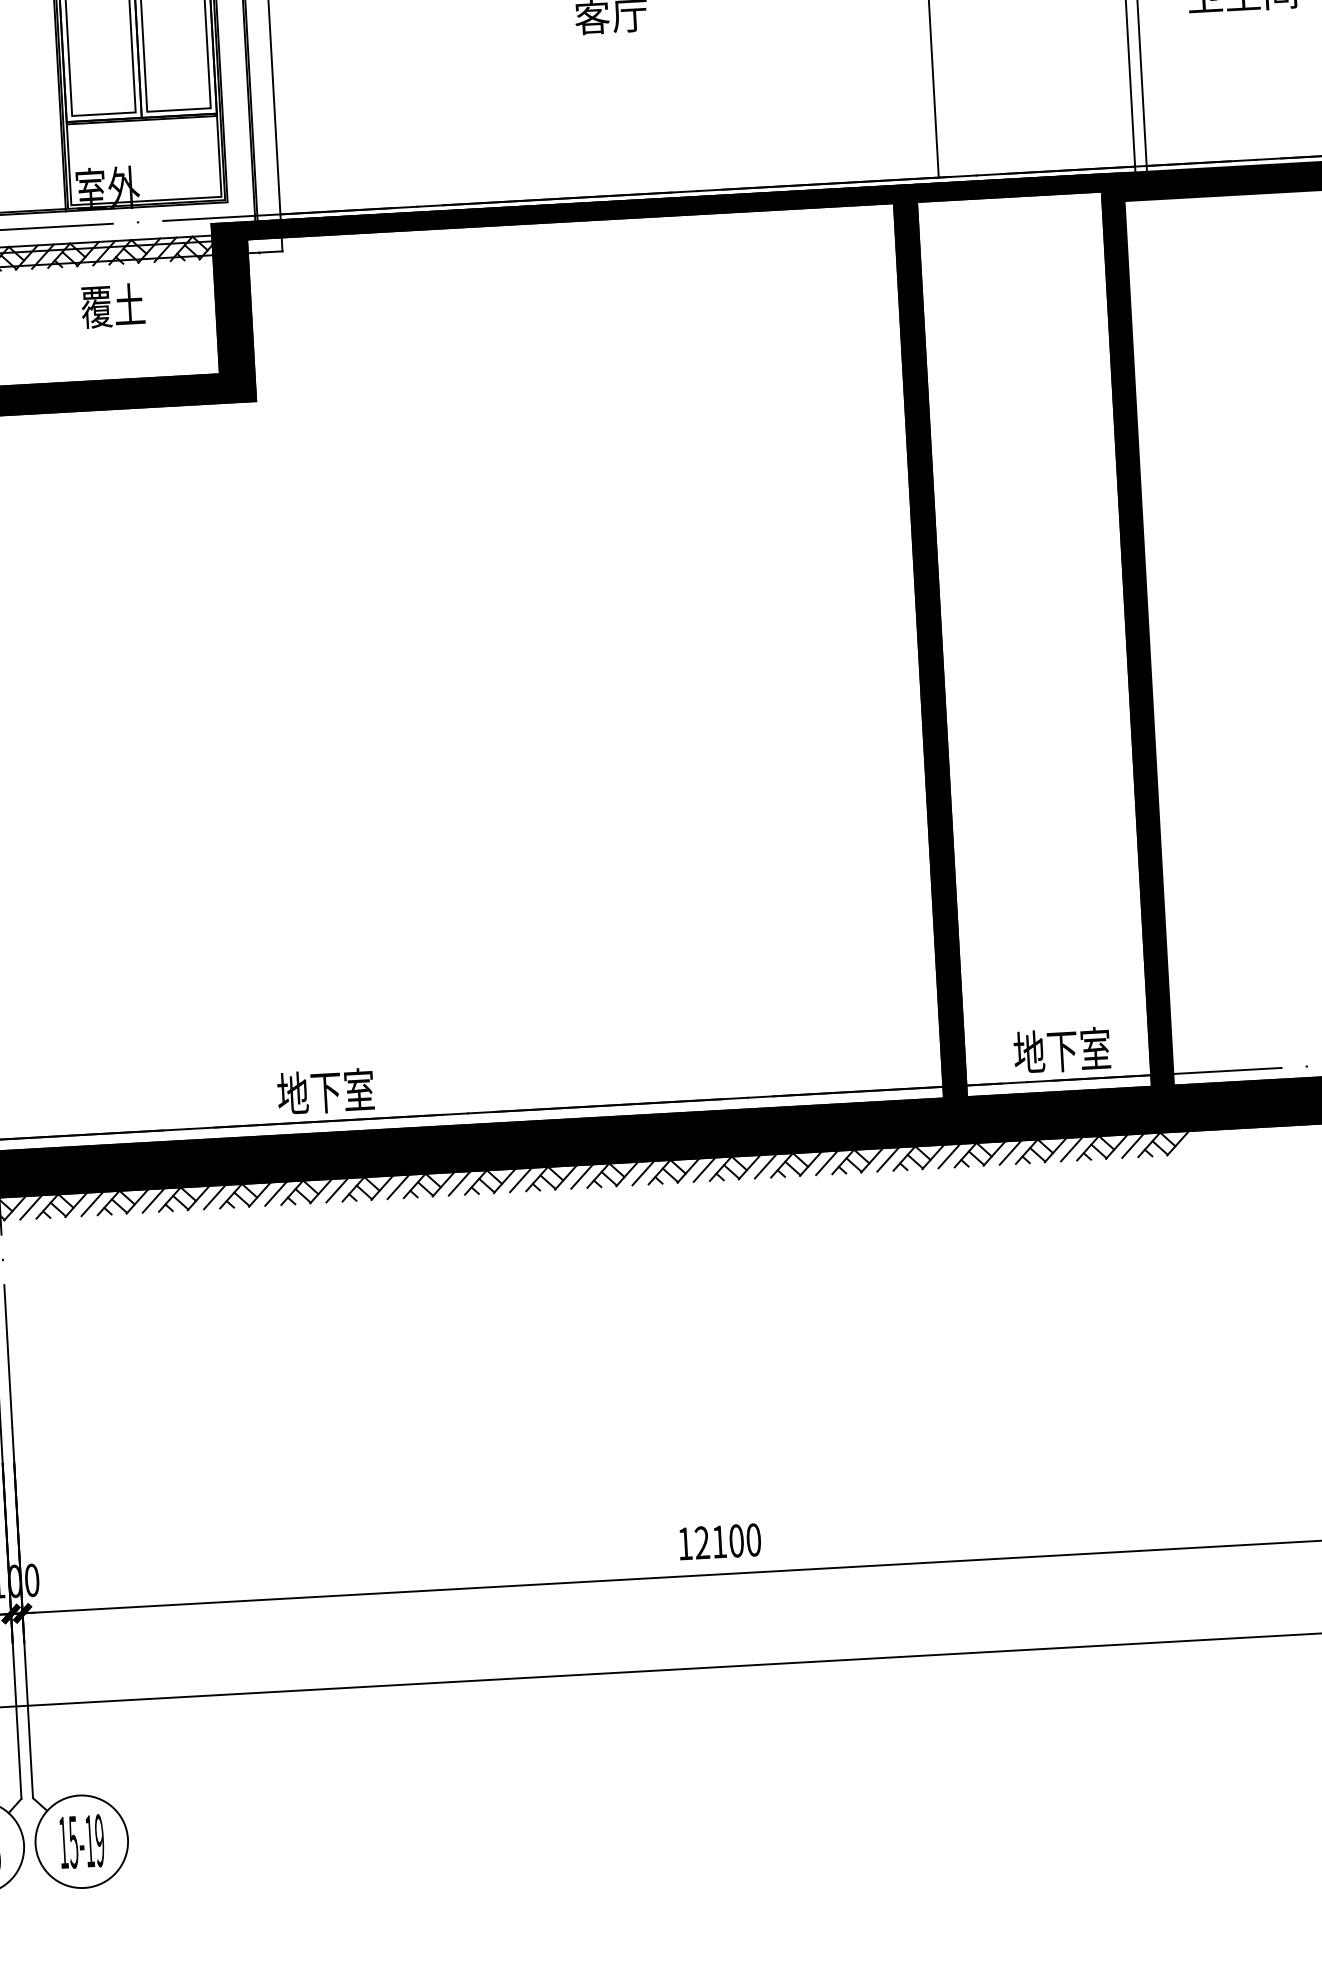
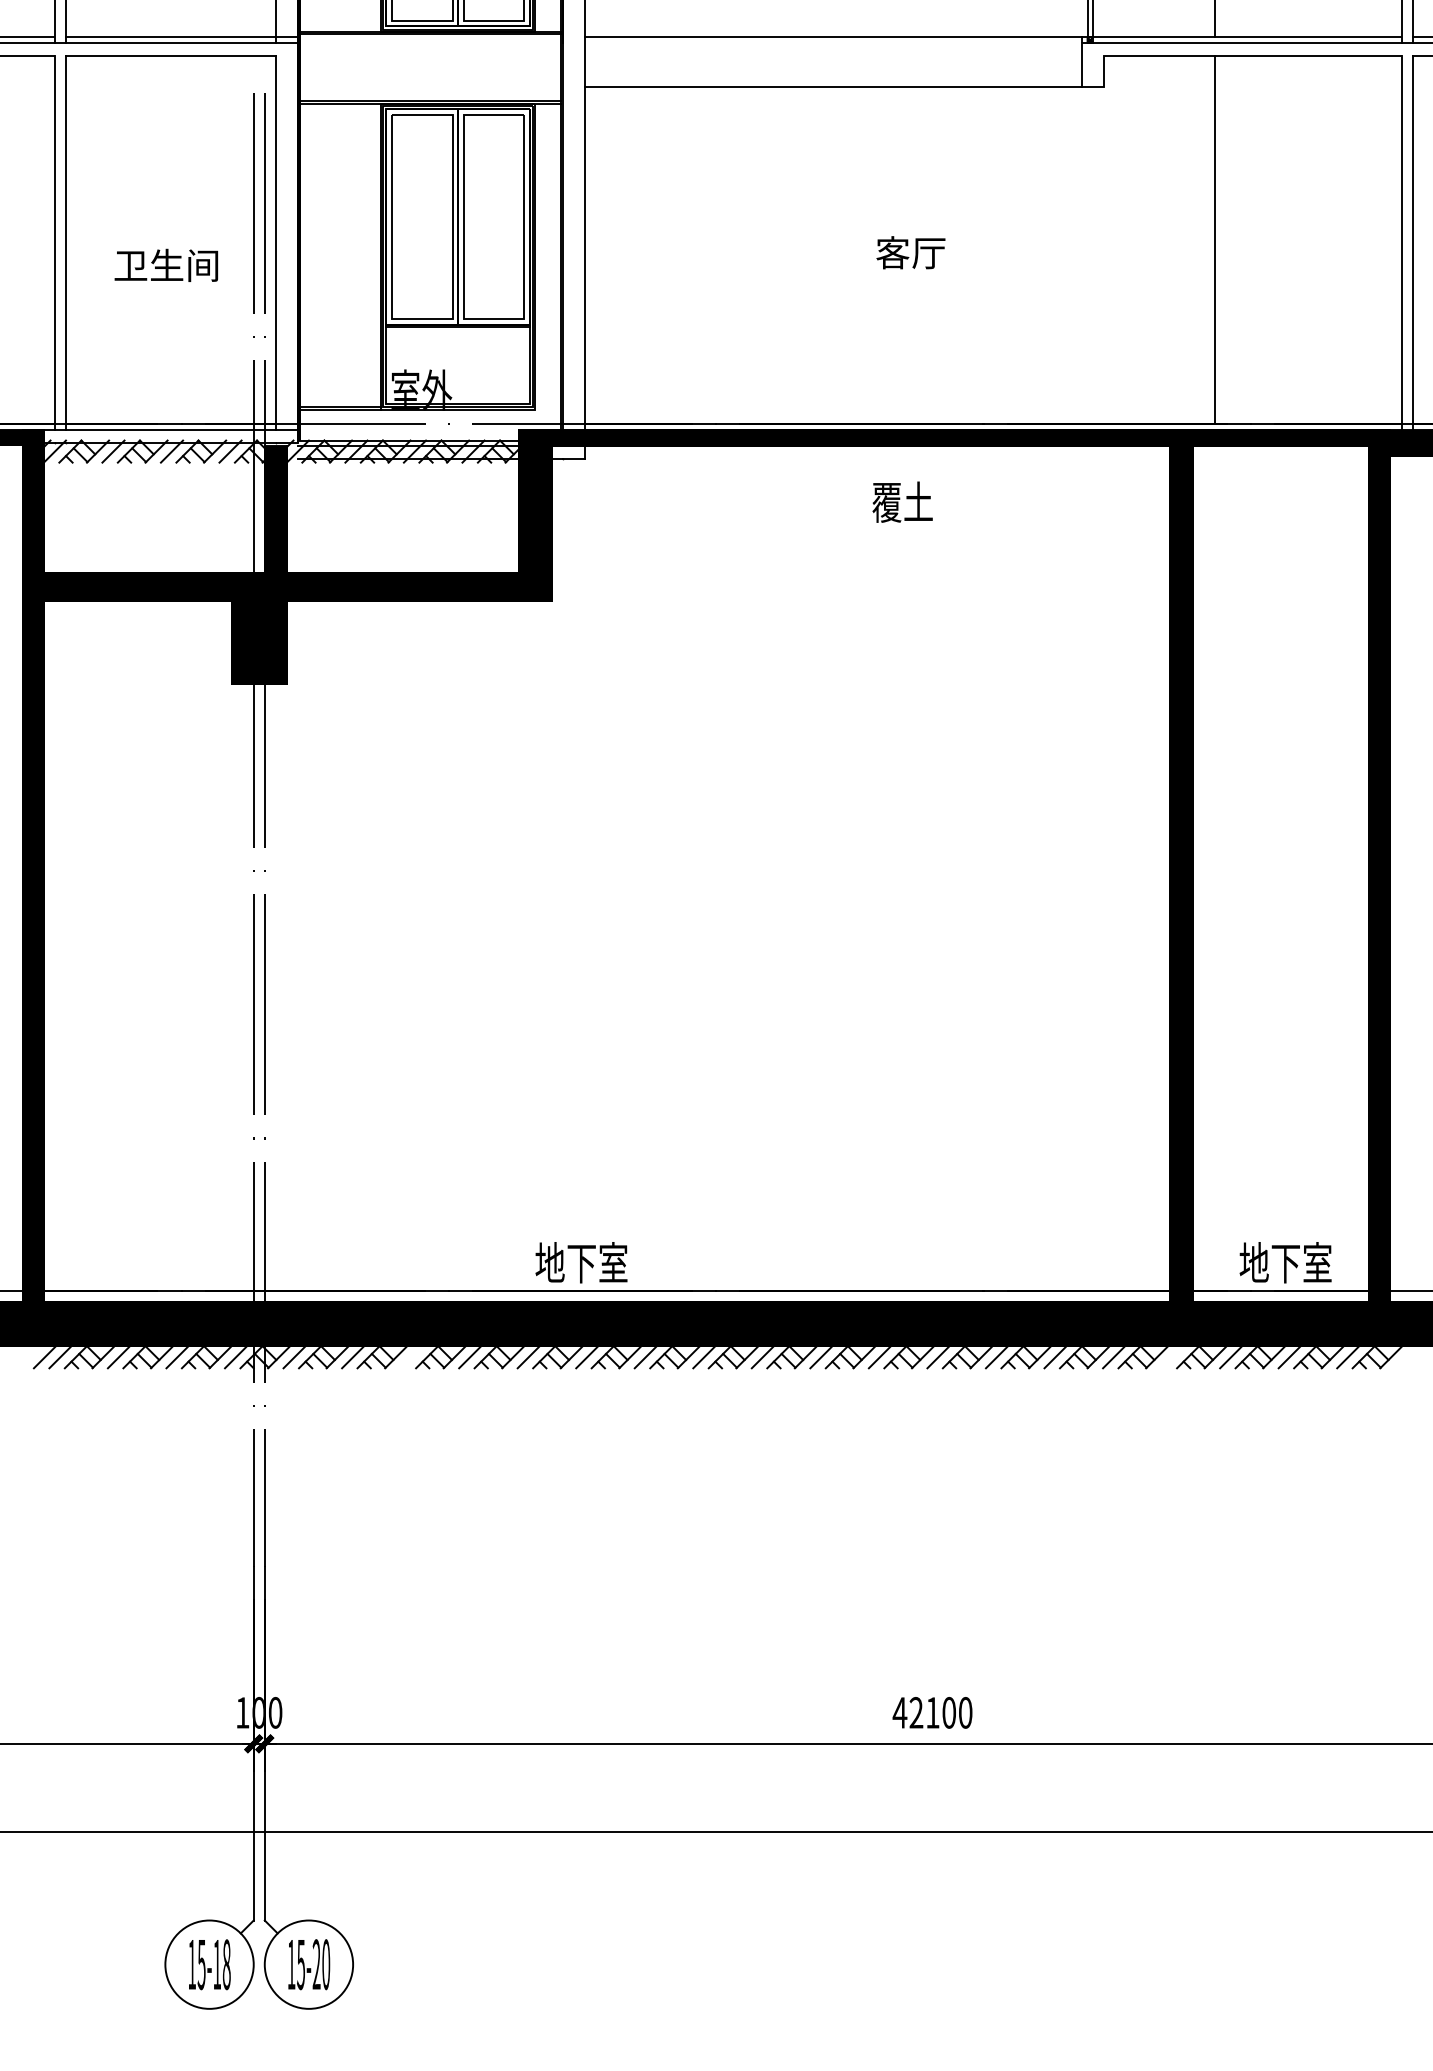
text: (112, 305) -> (902, 501), moved
line: (949, 1156) -> (1172, 1357), removed
line: (153, 1200) -> (411, 1357), removed
text: (684, 1543) -> (899, 1712), 12100 -> 42100
text: (94, 1840) -> (321, 1964), 15-19 -> 15-20

